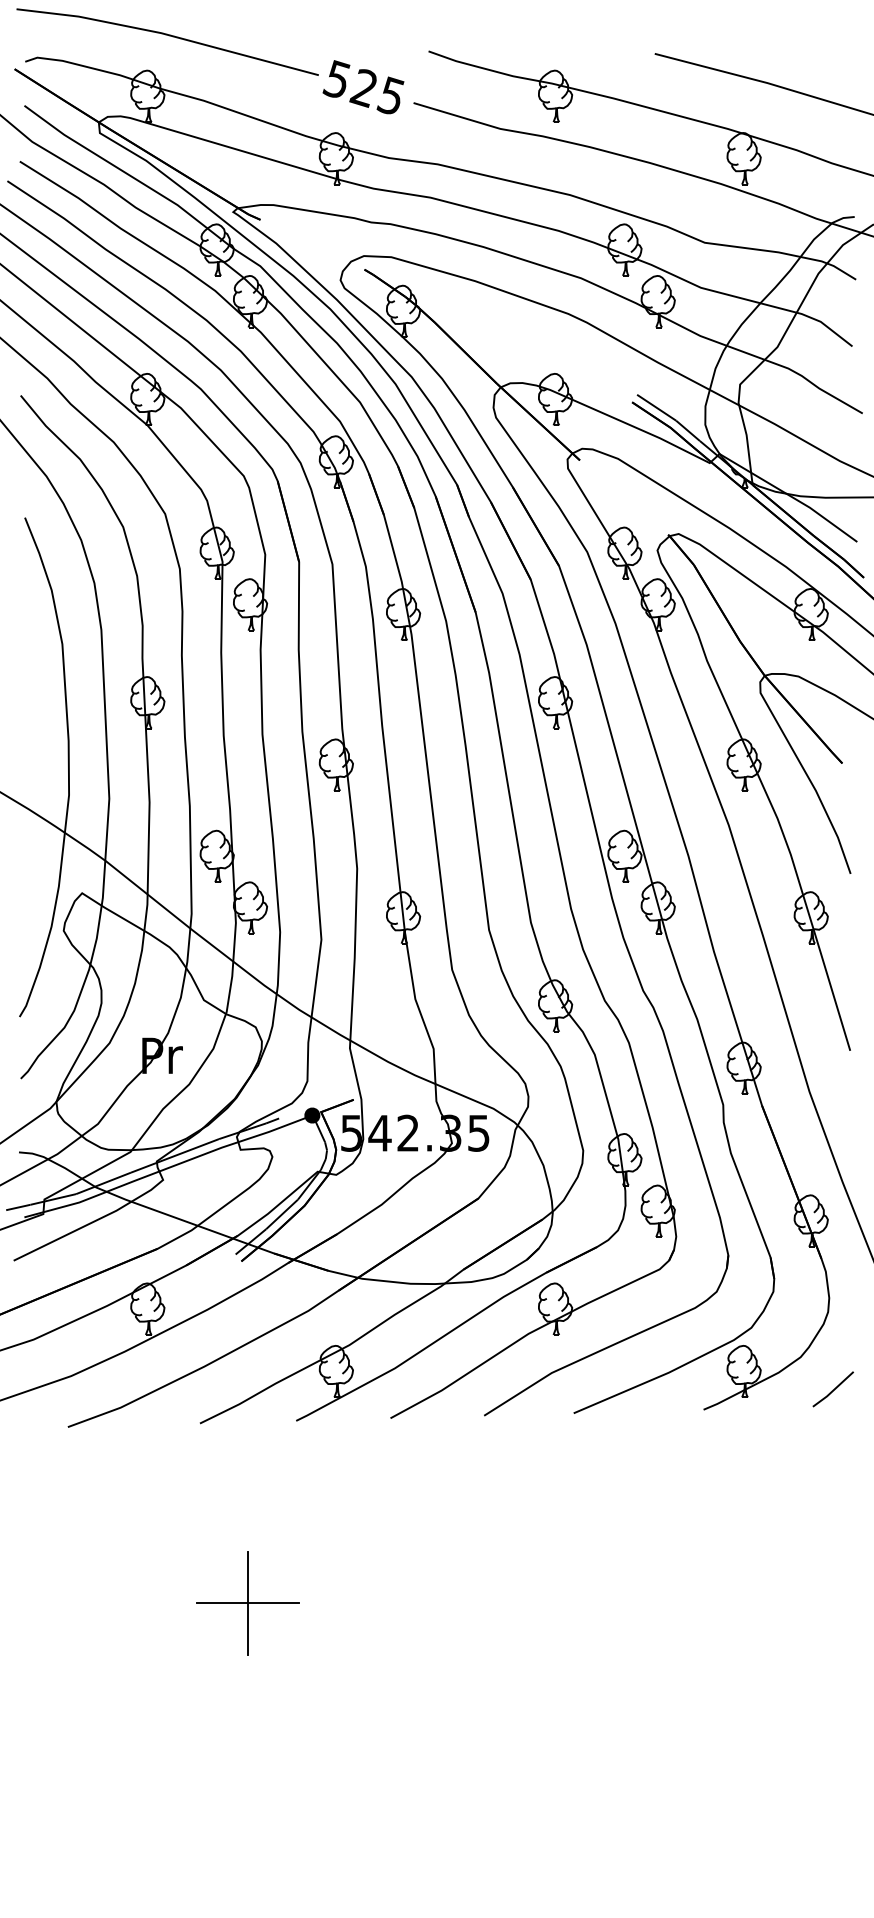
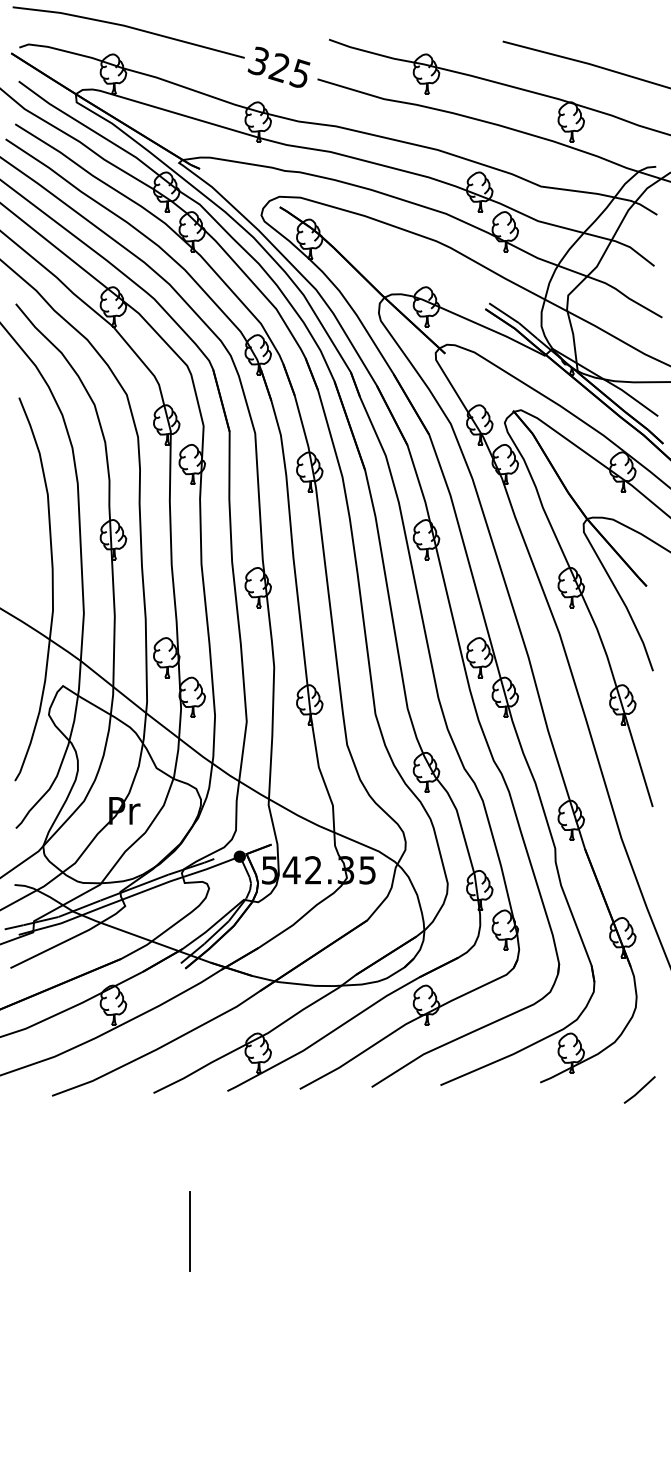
text: (336, 78) -> (258, 60), 525 -> 325
line: (833, 1389) -> (639, 1090), moved
line: (247, 1603) -> (190, 1231), removed

